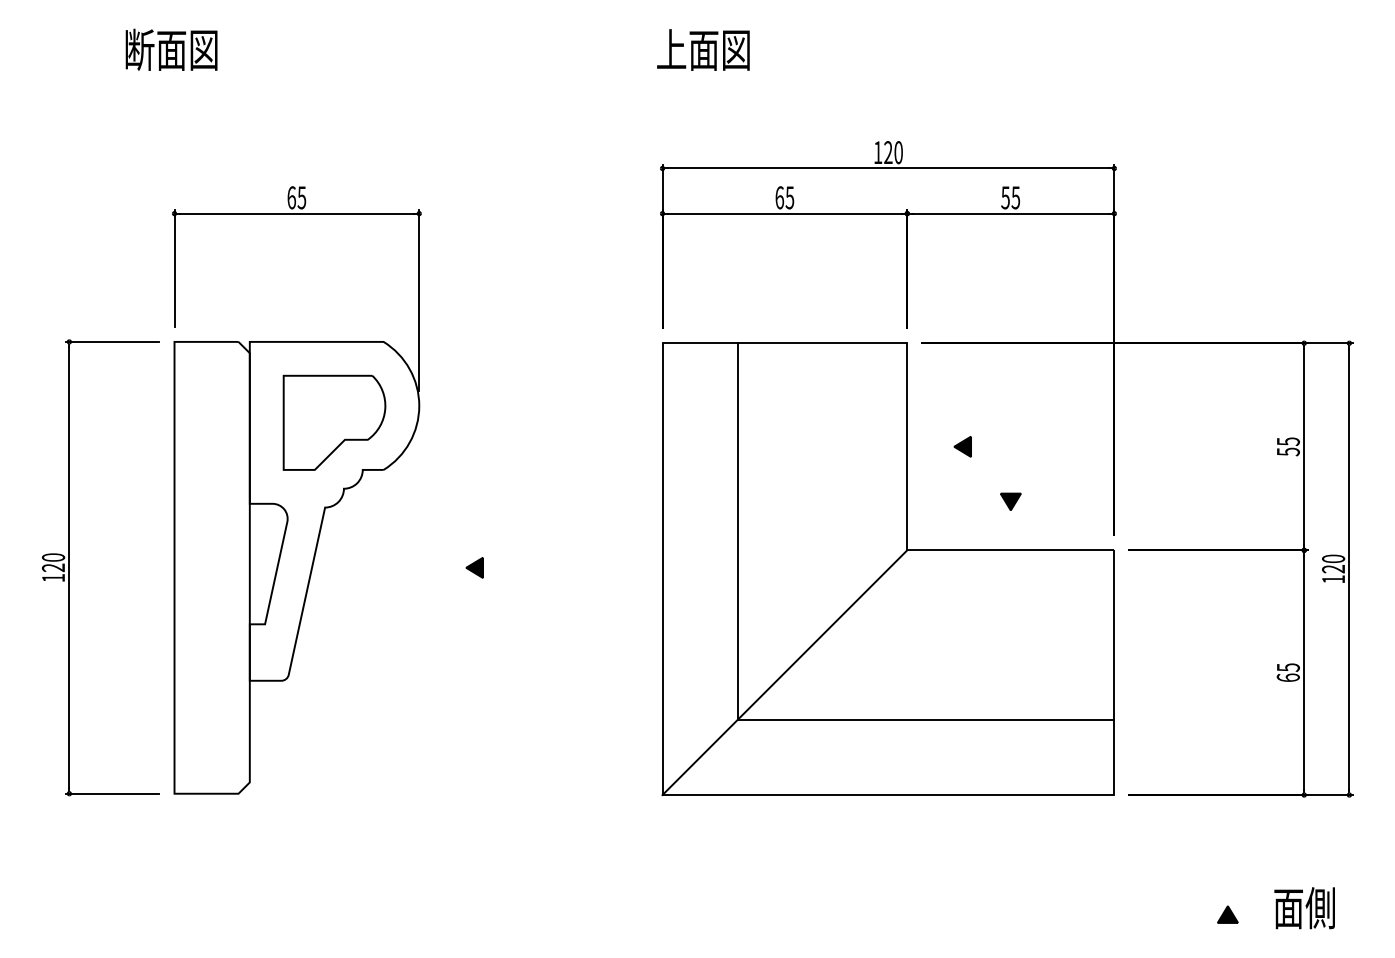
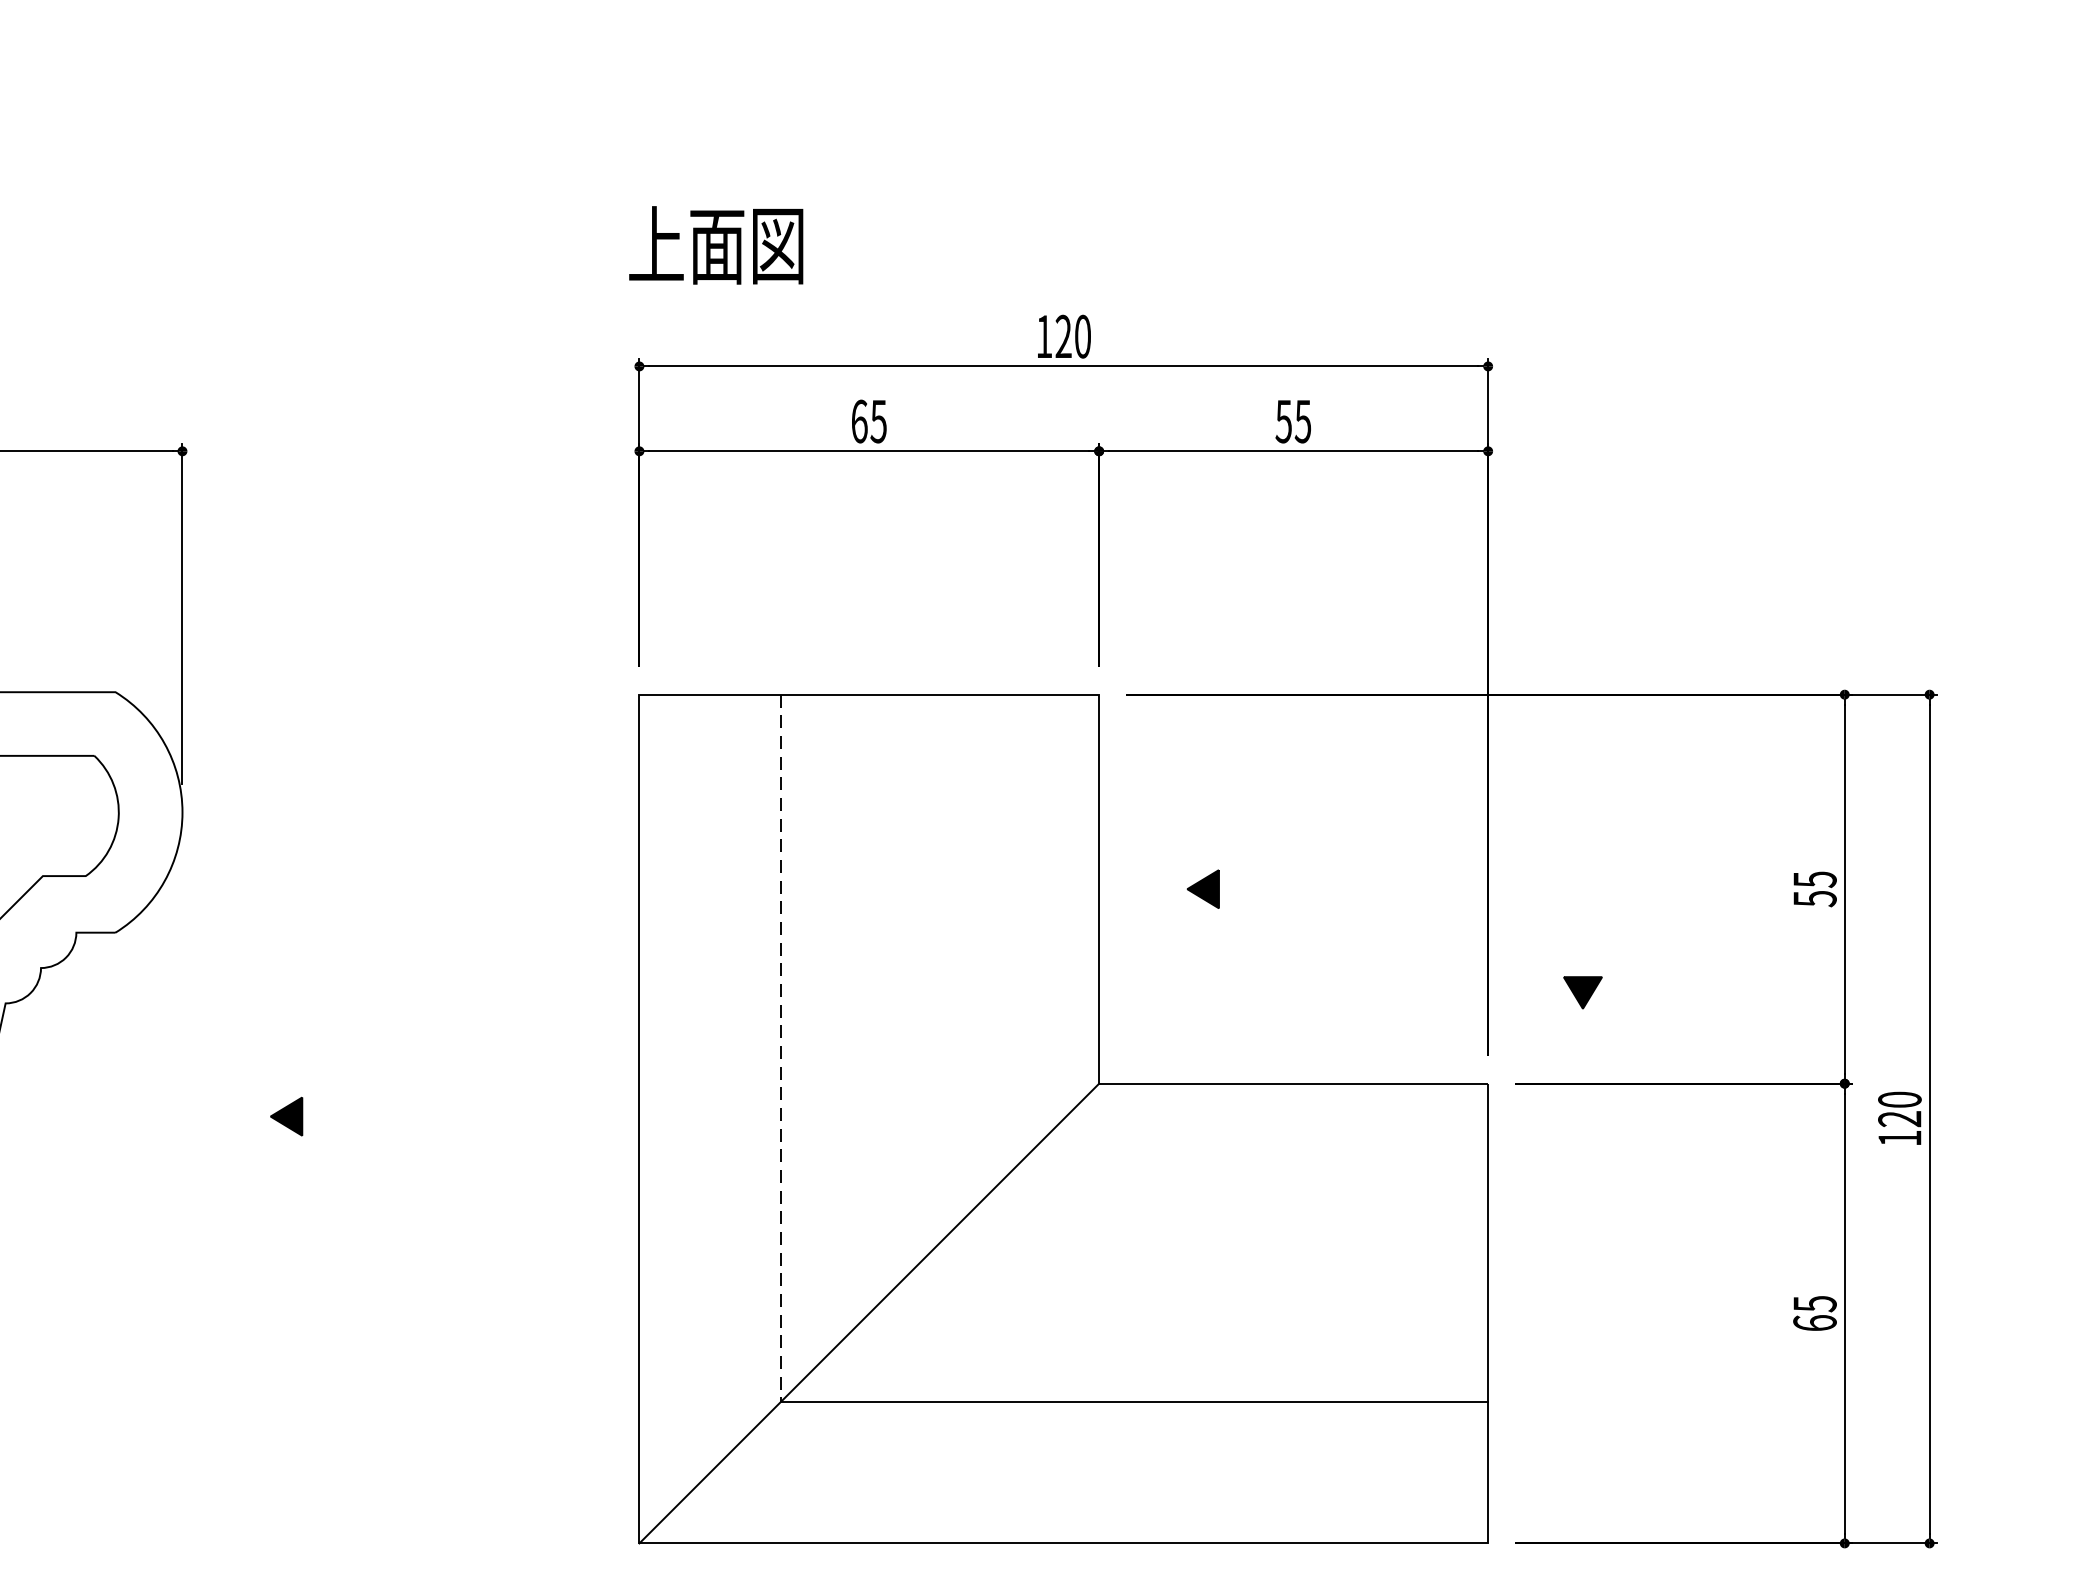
text: (703, 49) -> (716, 244), moved
part: (1010, 501) -> (1582, 991), moved
line: (737, 531) -> (780, 1048), solid -> dashed

